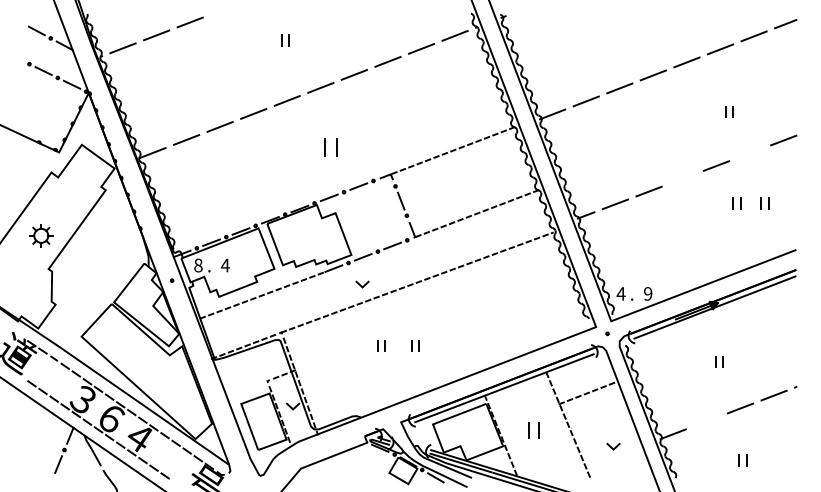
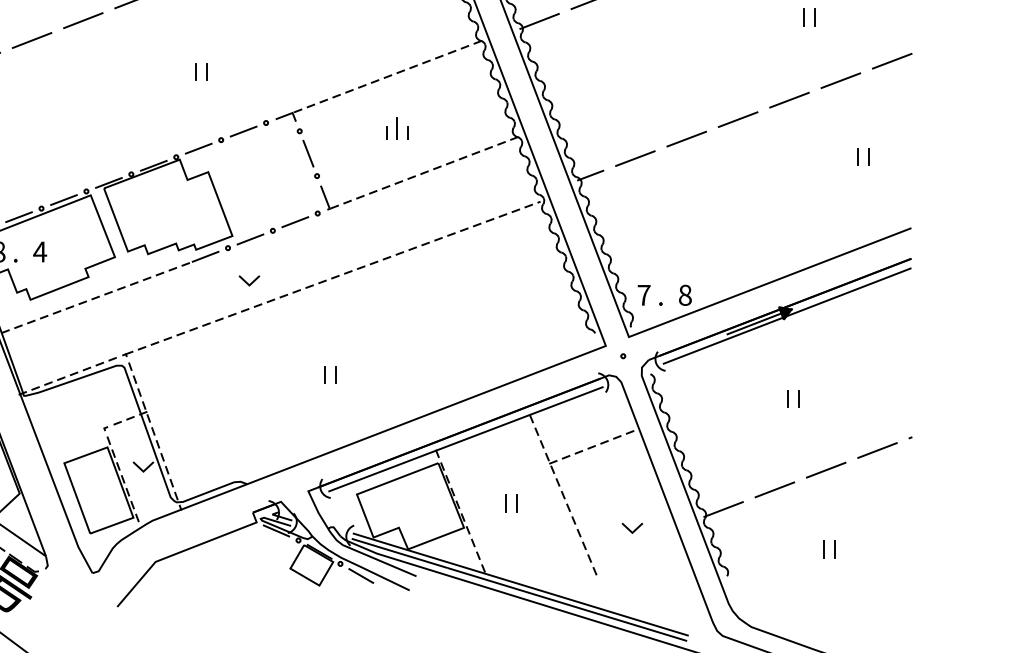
part: (330, 147) -> (200, 71), size x0.62
line: (749, 153) -> (839, 81), added
line: (682, 178) -> (737, 119), added
part: (459, 184) -> (397, 128), added
part: (736, 203) -> (820, 157), removed
text: (620, 293) -> (643, 294), 4 -> 7
text: (648, 293) -> (685, 294), 9 -> 8
part: (381, 345) -> (278, 374), removed
line: (706, 421) -> (774, 490), added
part: (534, 430) -> (511, 503), size x0.71

